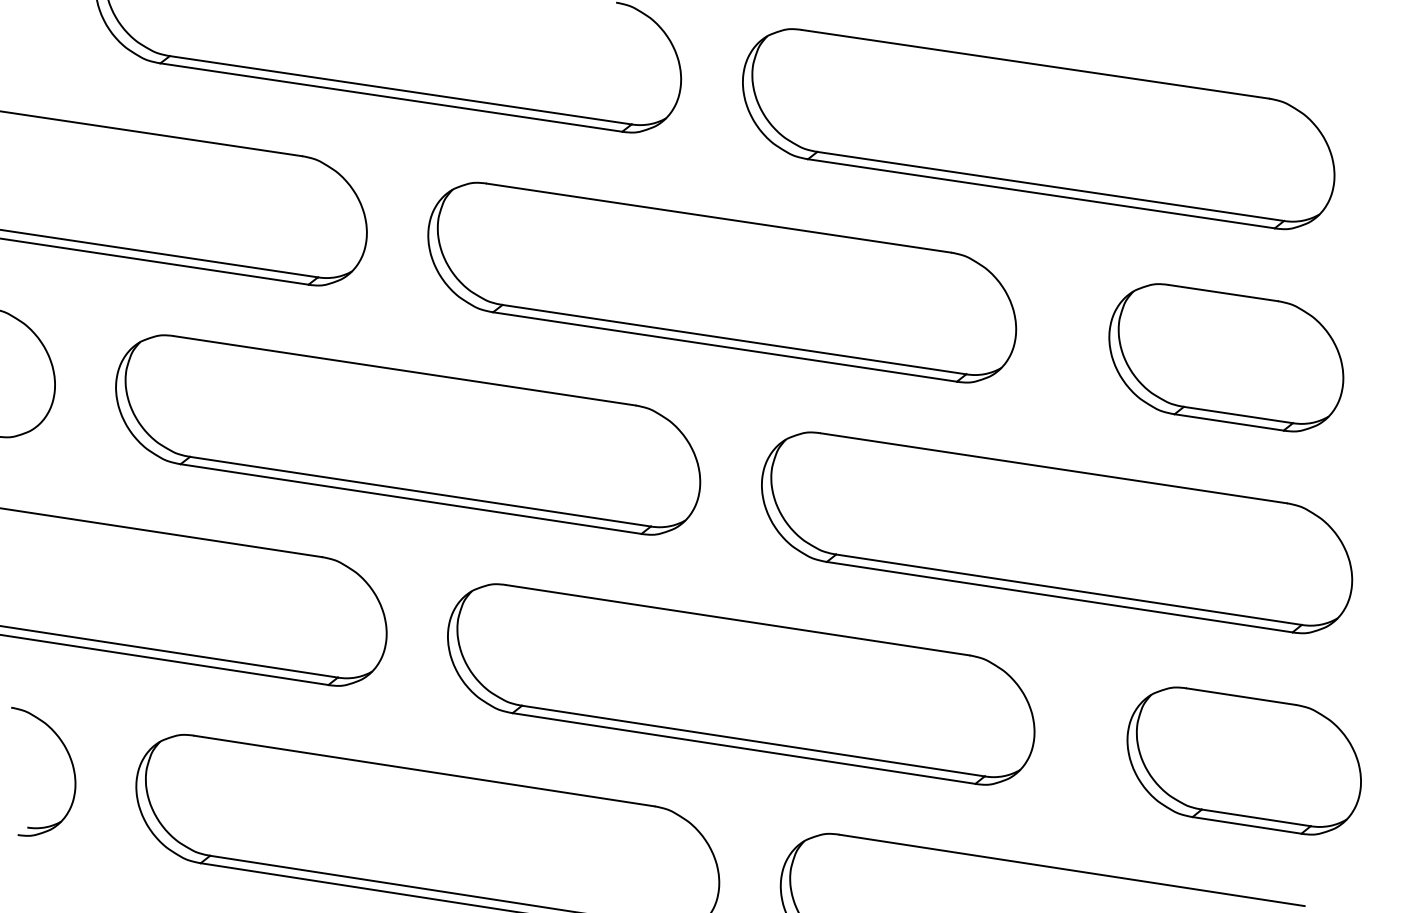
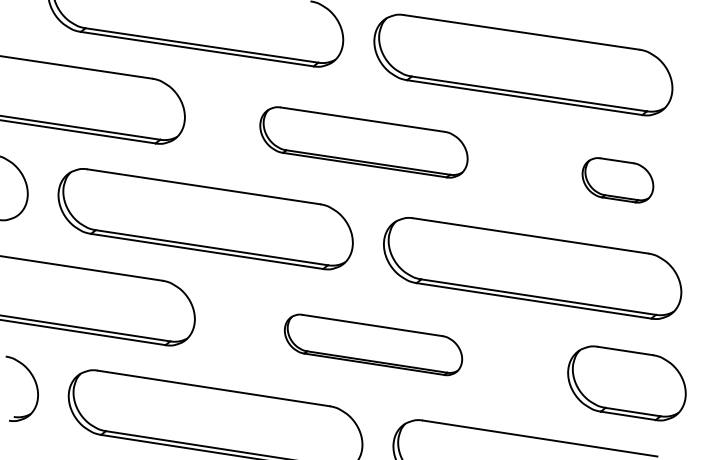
part: (721, 282) -> (363, 142), size x0.7
part: (1225, 358) -> (617, 180), size x0.6
part: (741, 683) -> (373, 344), size x0.6

